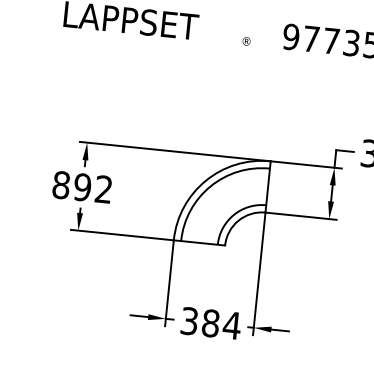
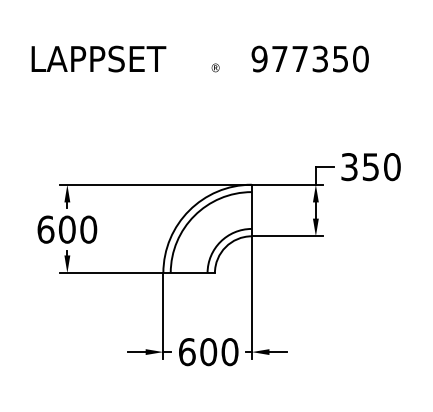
text: (82, 187) -> (67, 229), 892 -> 600
text: (210, 323) -> (208, 352), 384 -> 600

